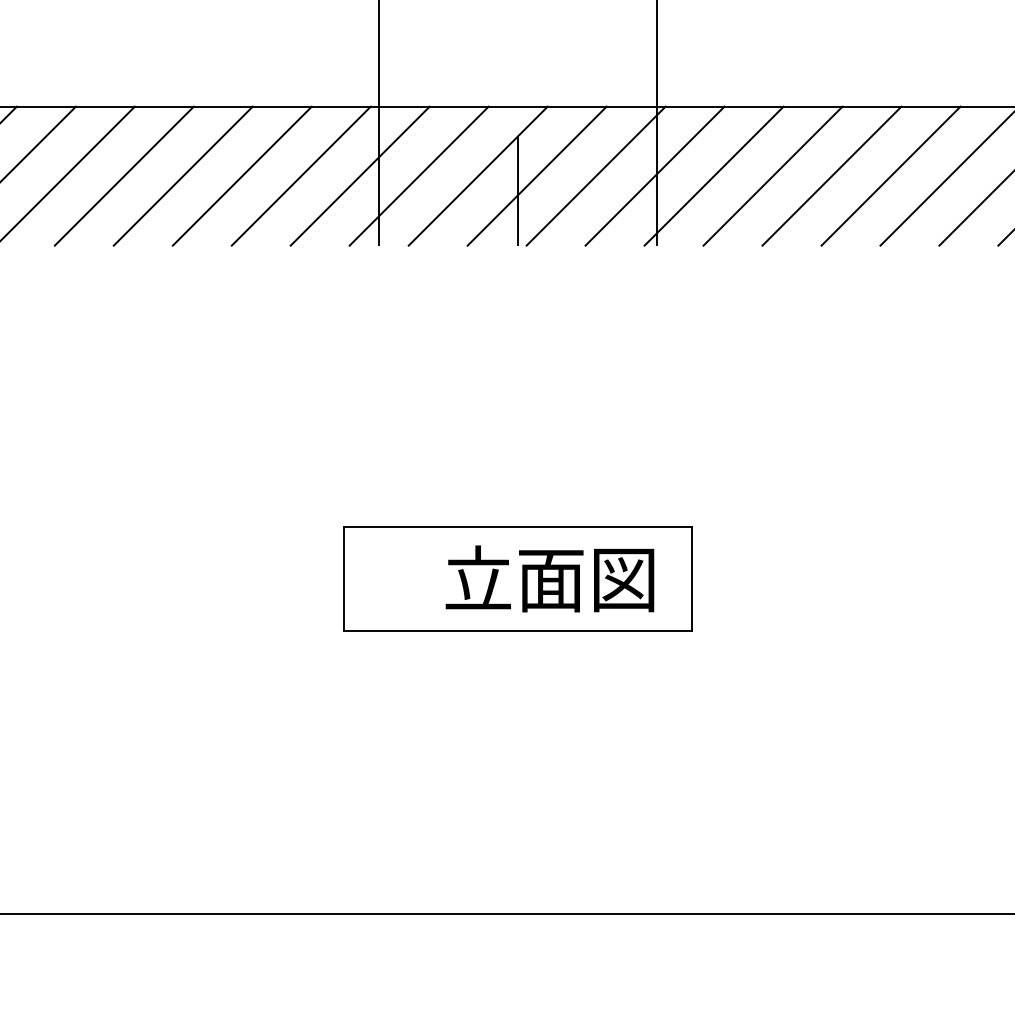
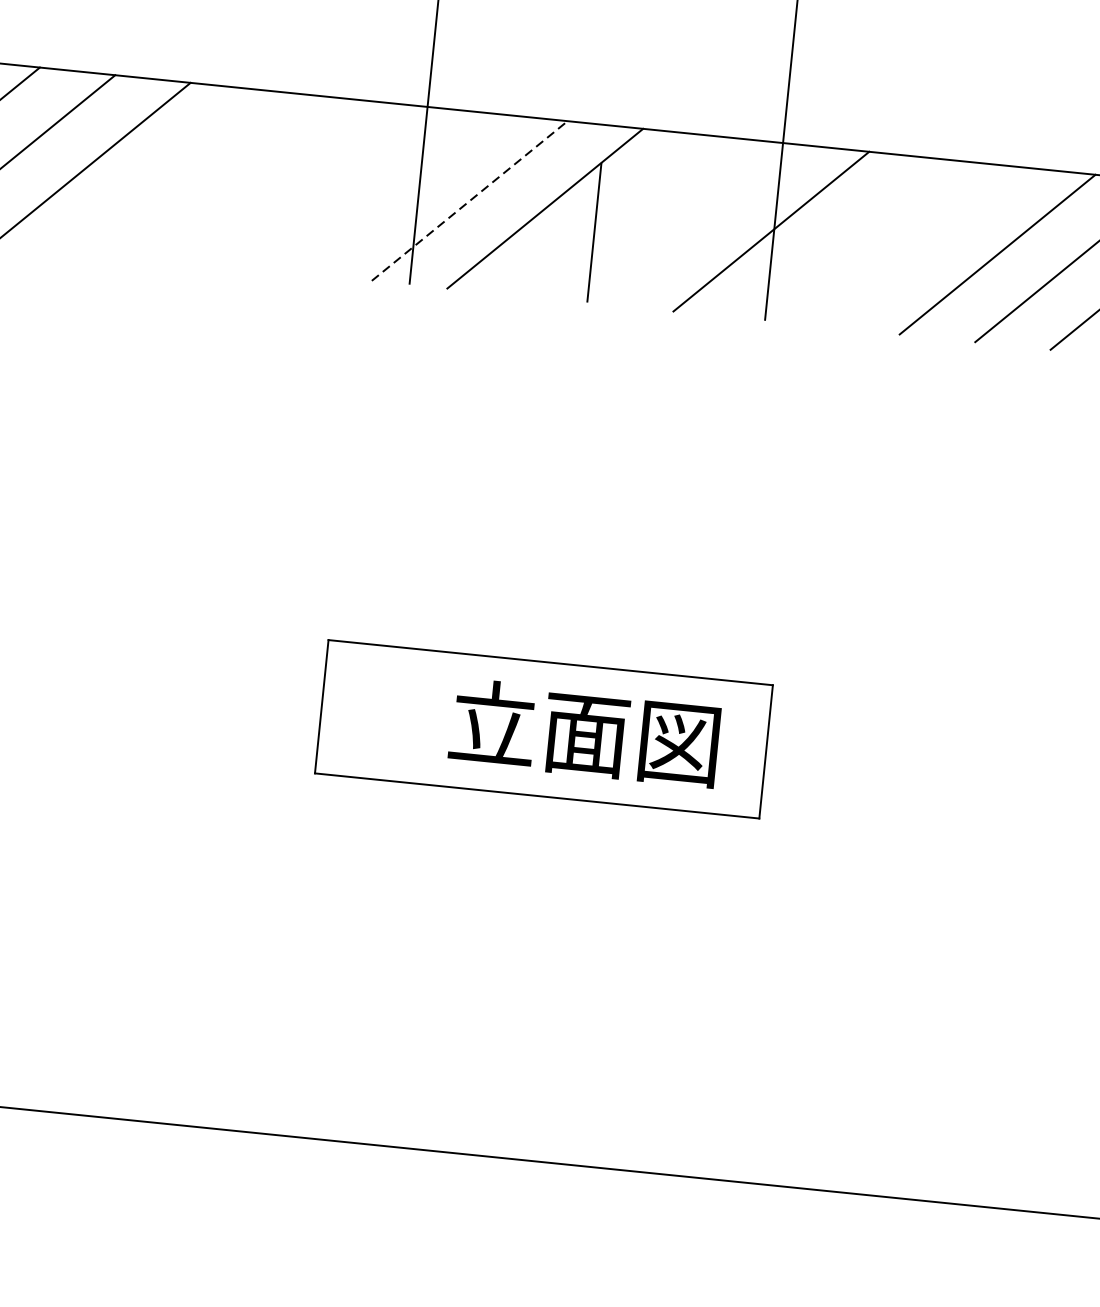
line: (182, 175) -> (167, 169), removed
line: (241, 175) -> (242, 177), removed
line: (300, 175) -> (318, 184), removed
line: (359, 175) -> (393, 192), removed
line: (419, 175) -> (470, 200), solid -> dashed
line: (536, 175) -> (619, 215), removed
line: (595, 175) -> (695, 223), removed
line: (713, 175) -> (846, 238), removed
line: (772, 175) -> (921, 246), removed

